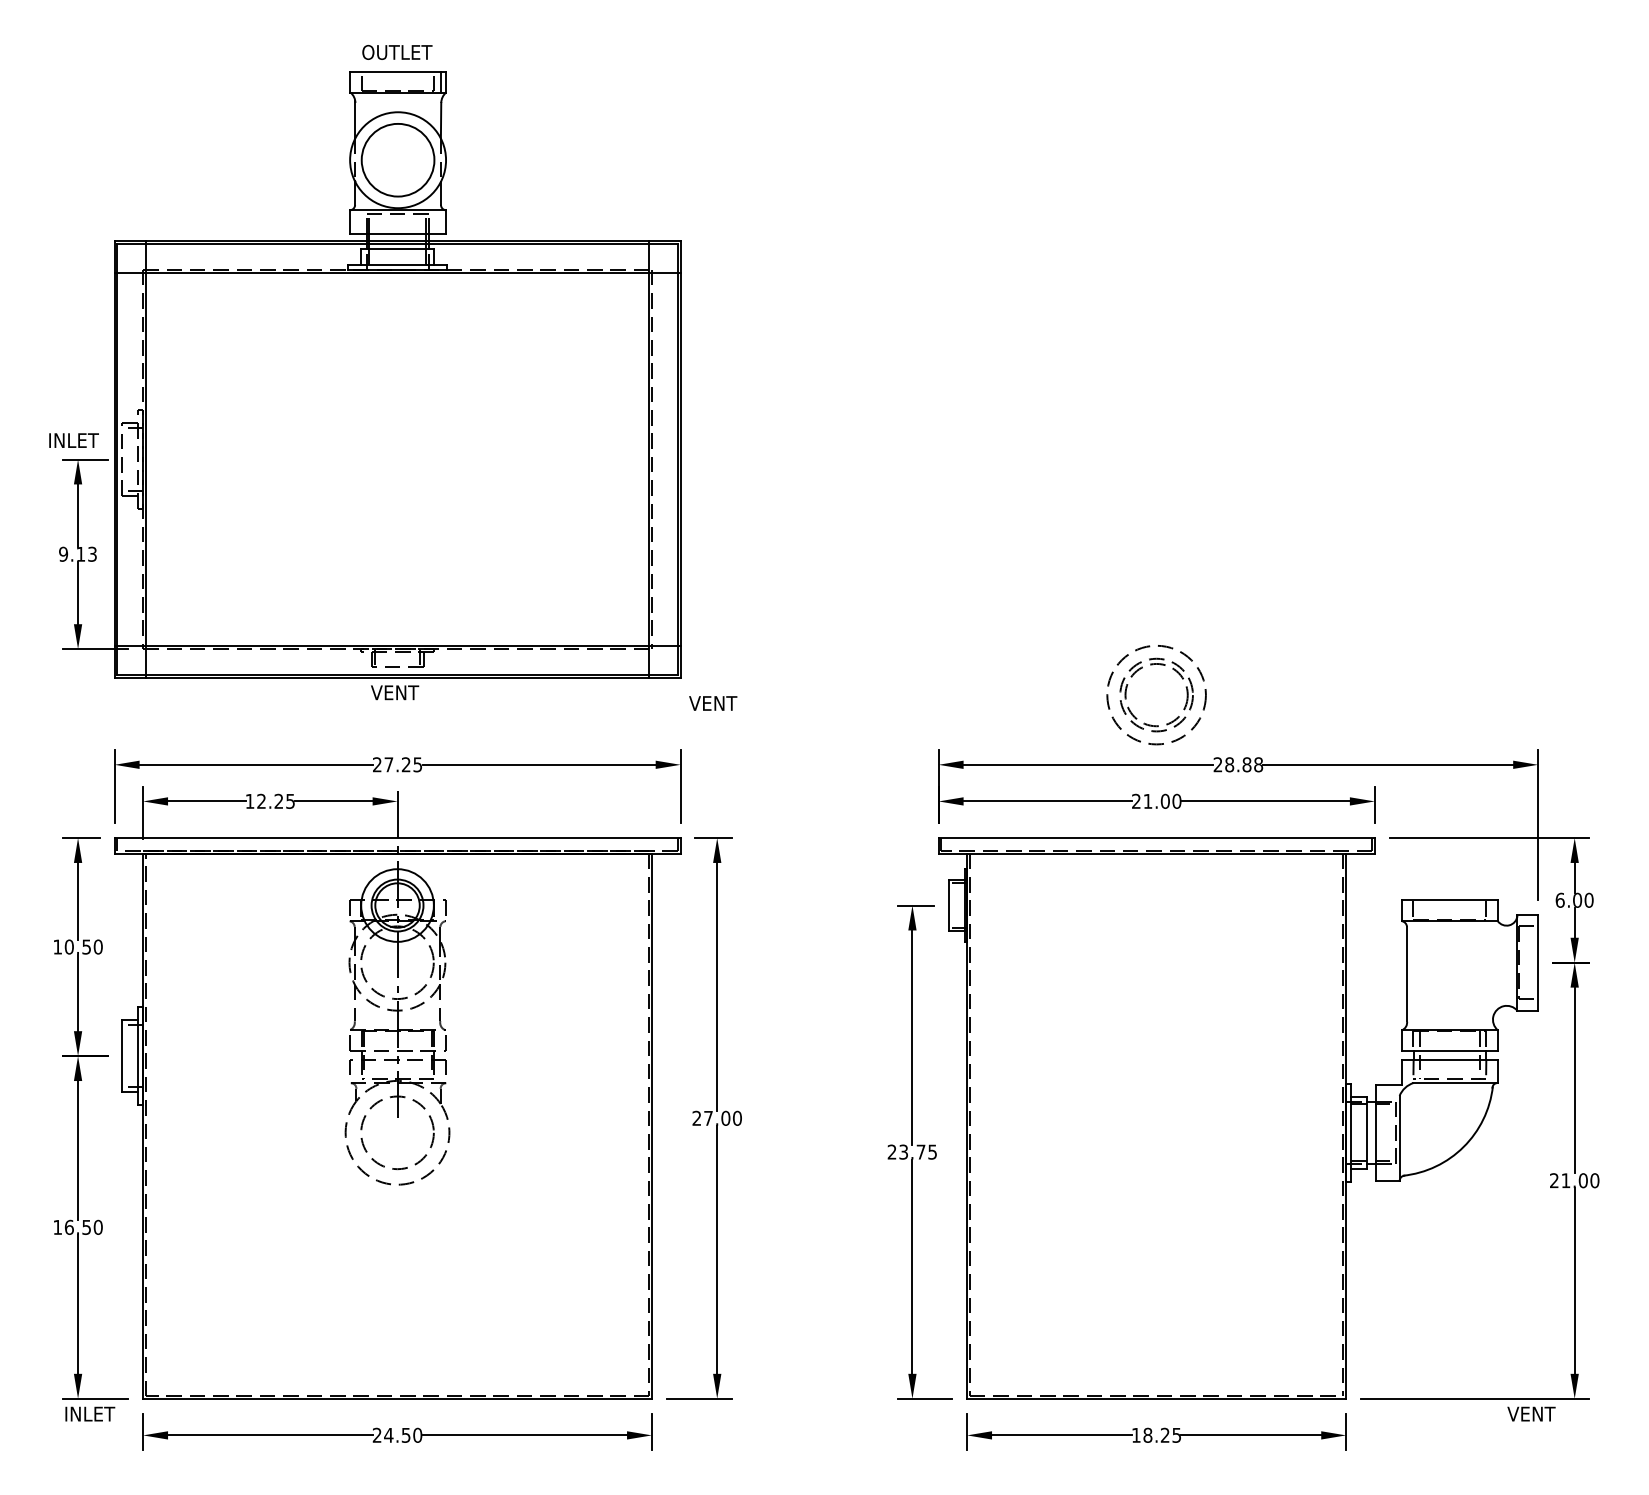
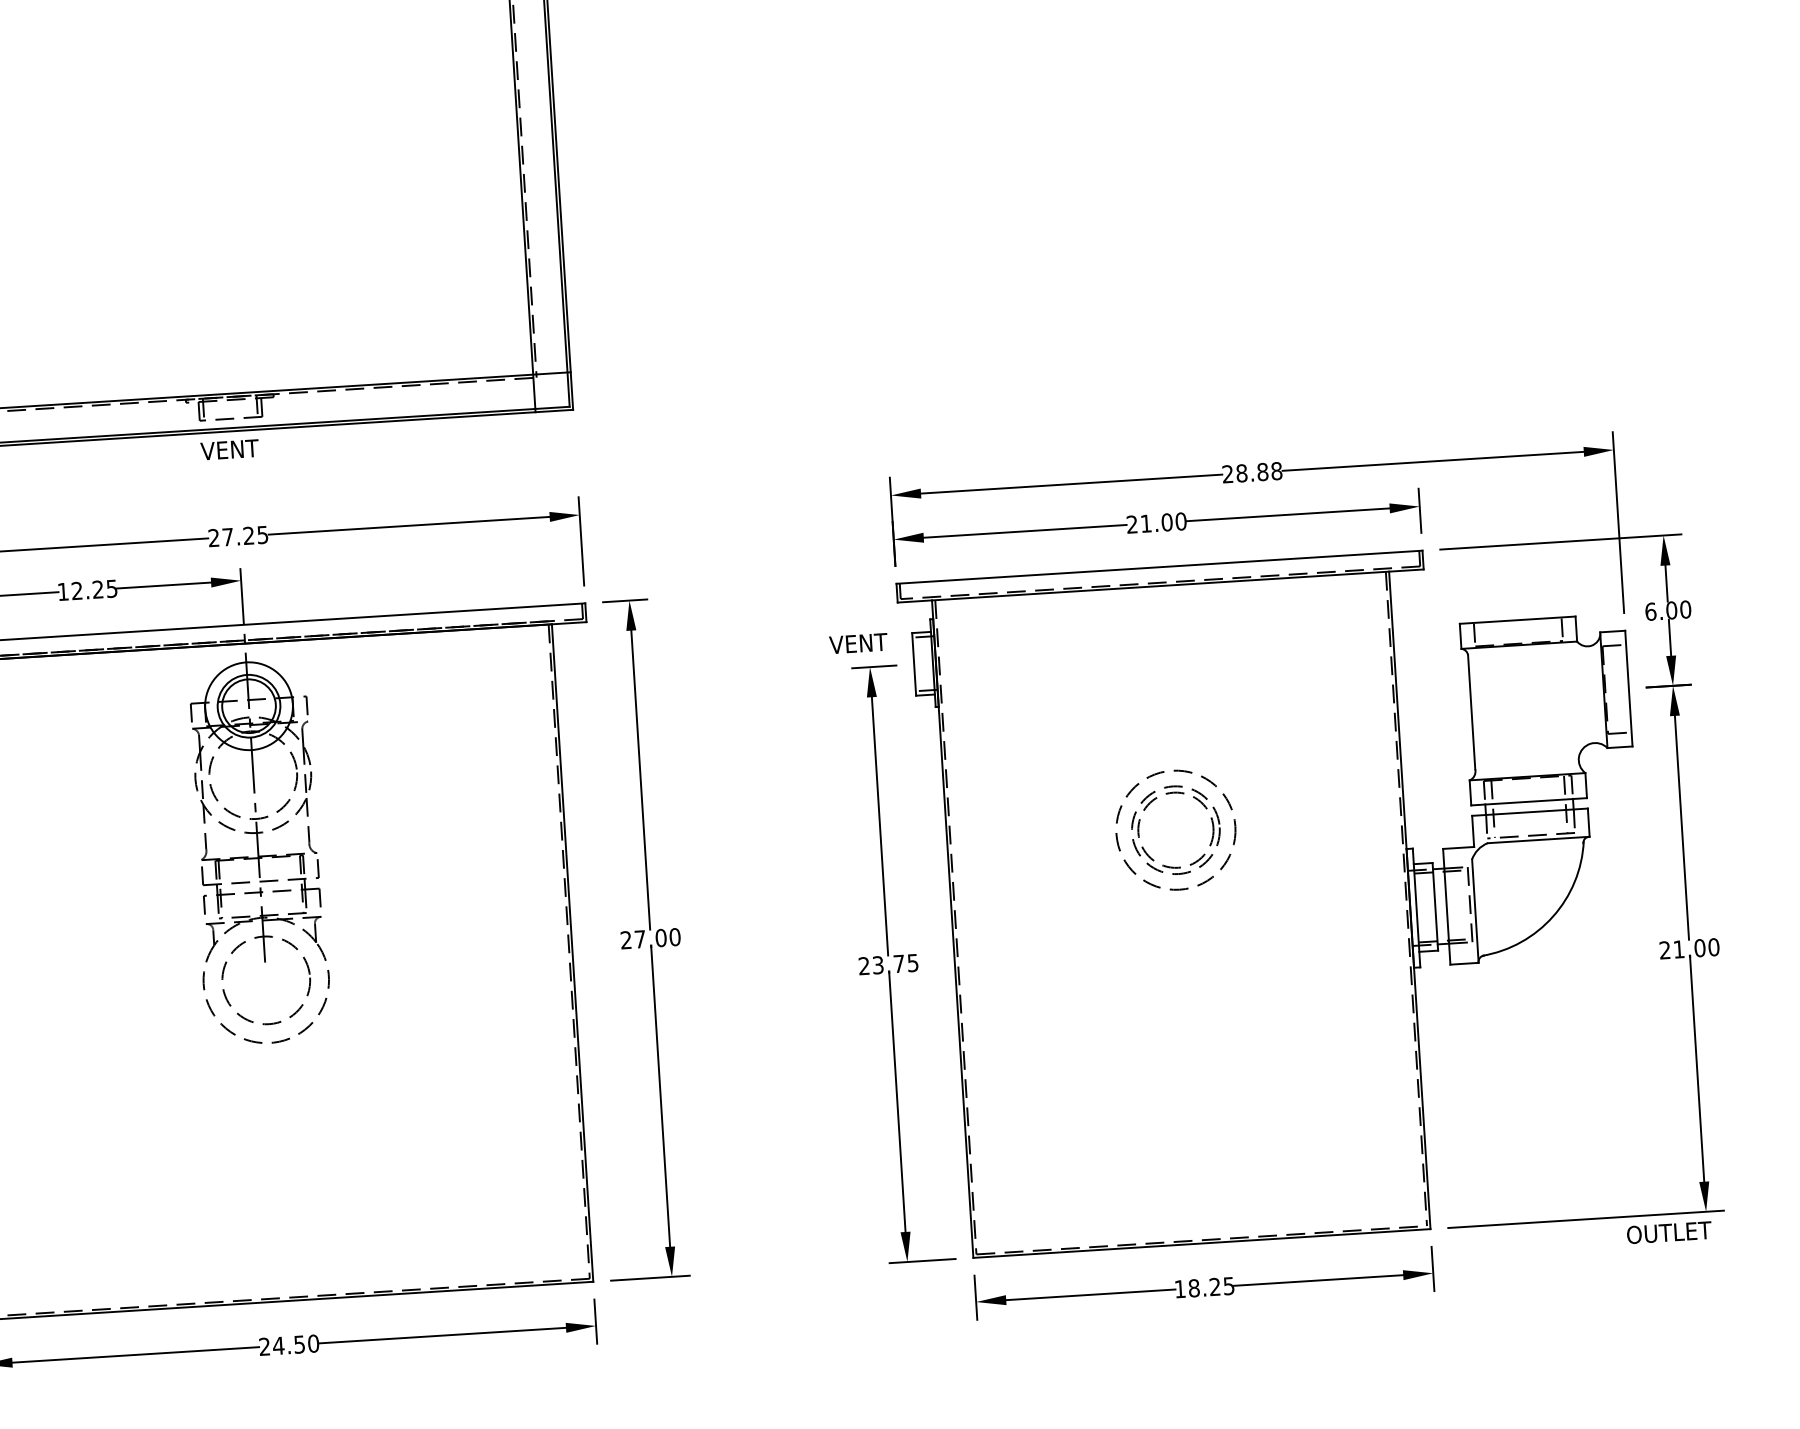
text: (713, 703) -> (858, 643), moved
part: (1147, 723) -> (1167, 865), moved
text: (1542, 1413) -> (1668, 1231), VENT -> OUTLET

